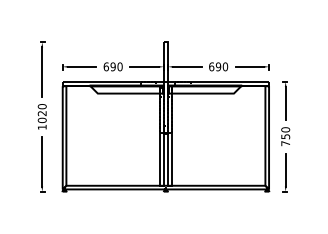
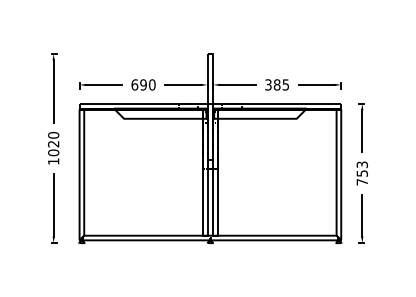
text: (218, 66) -> (277, 84), 690 -> 385
text: (285, 129) -> (361, 164), 750 -> 753

